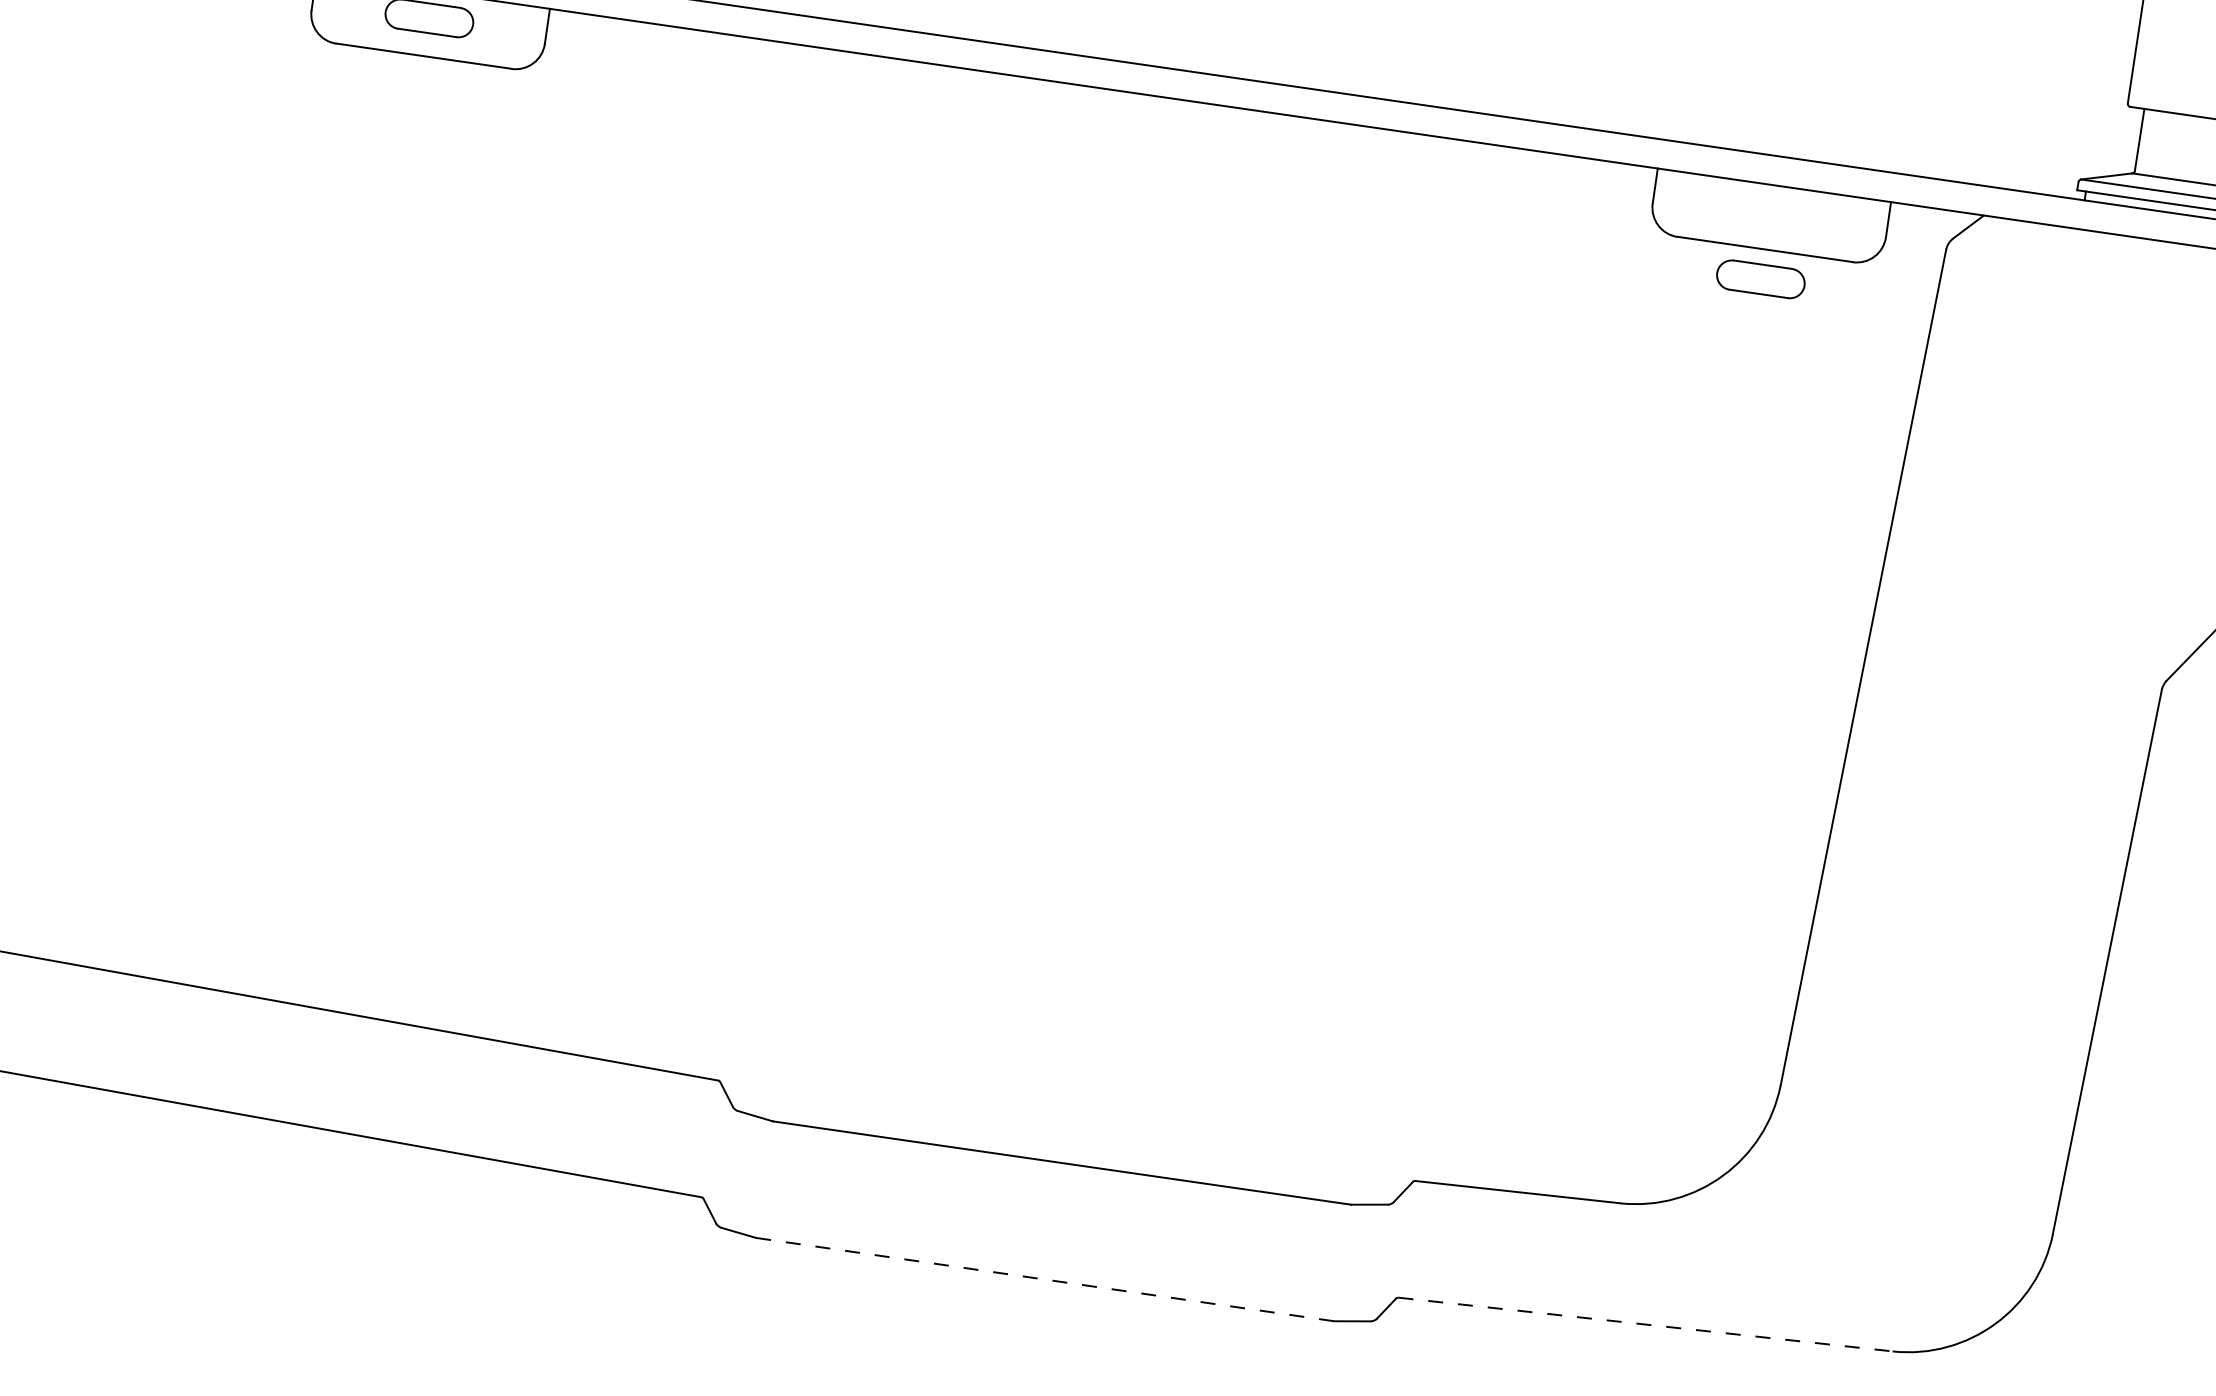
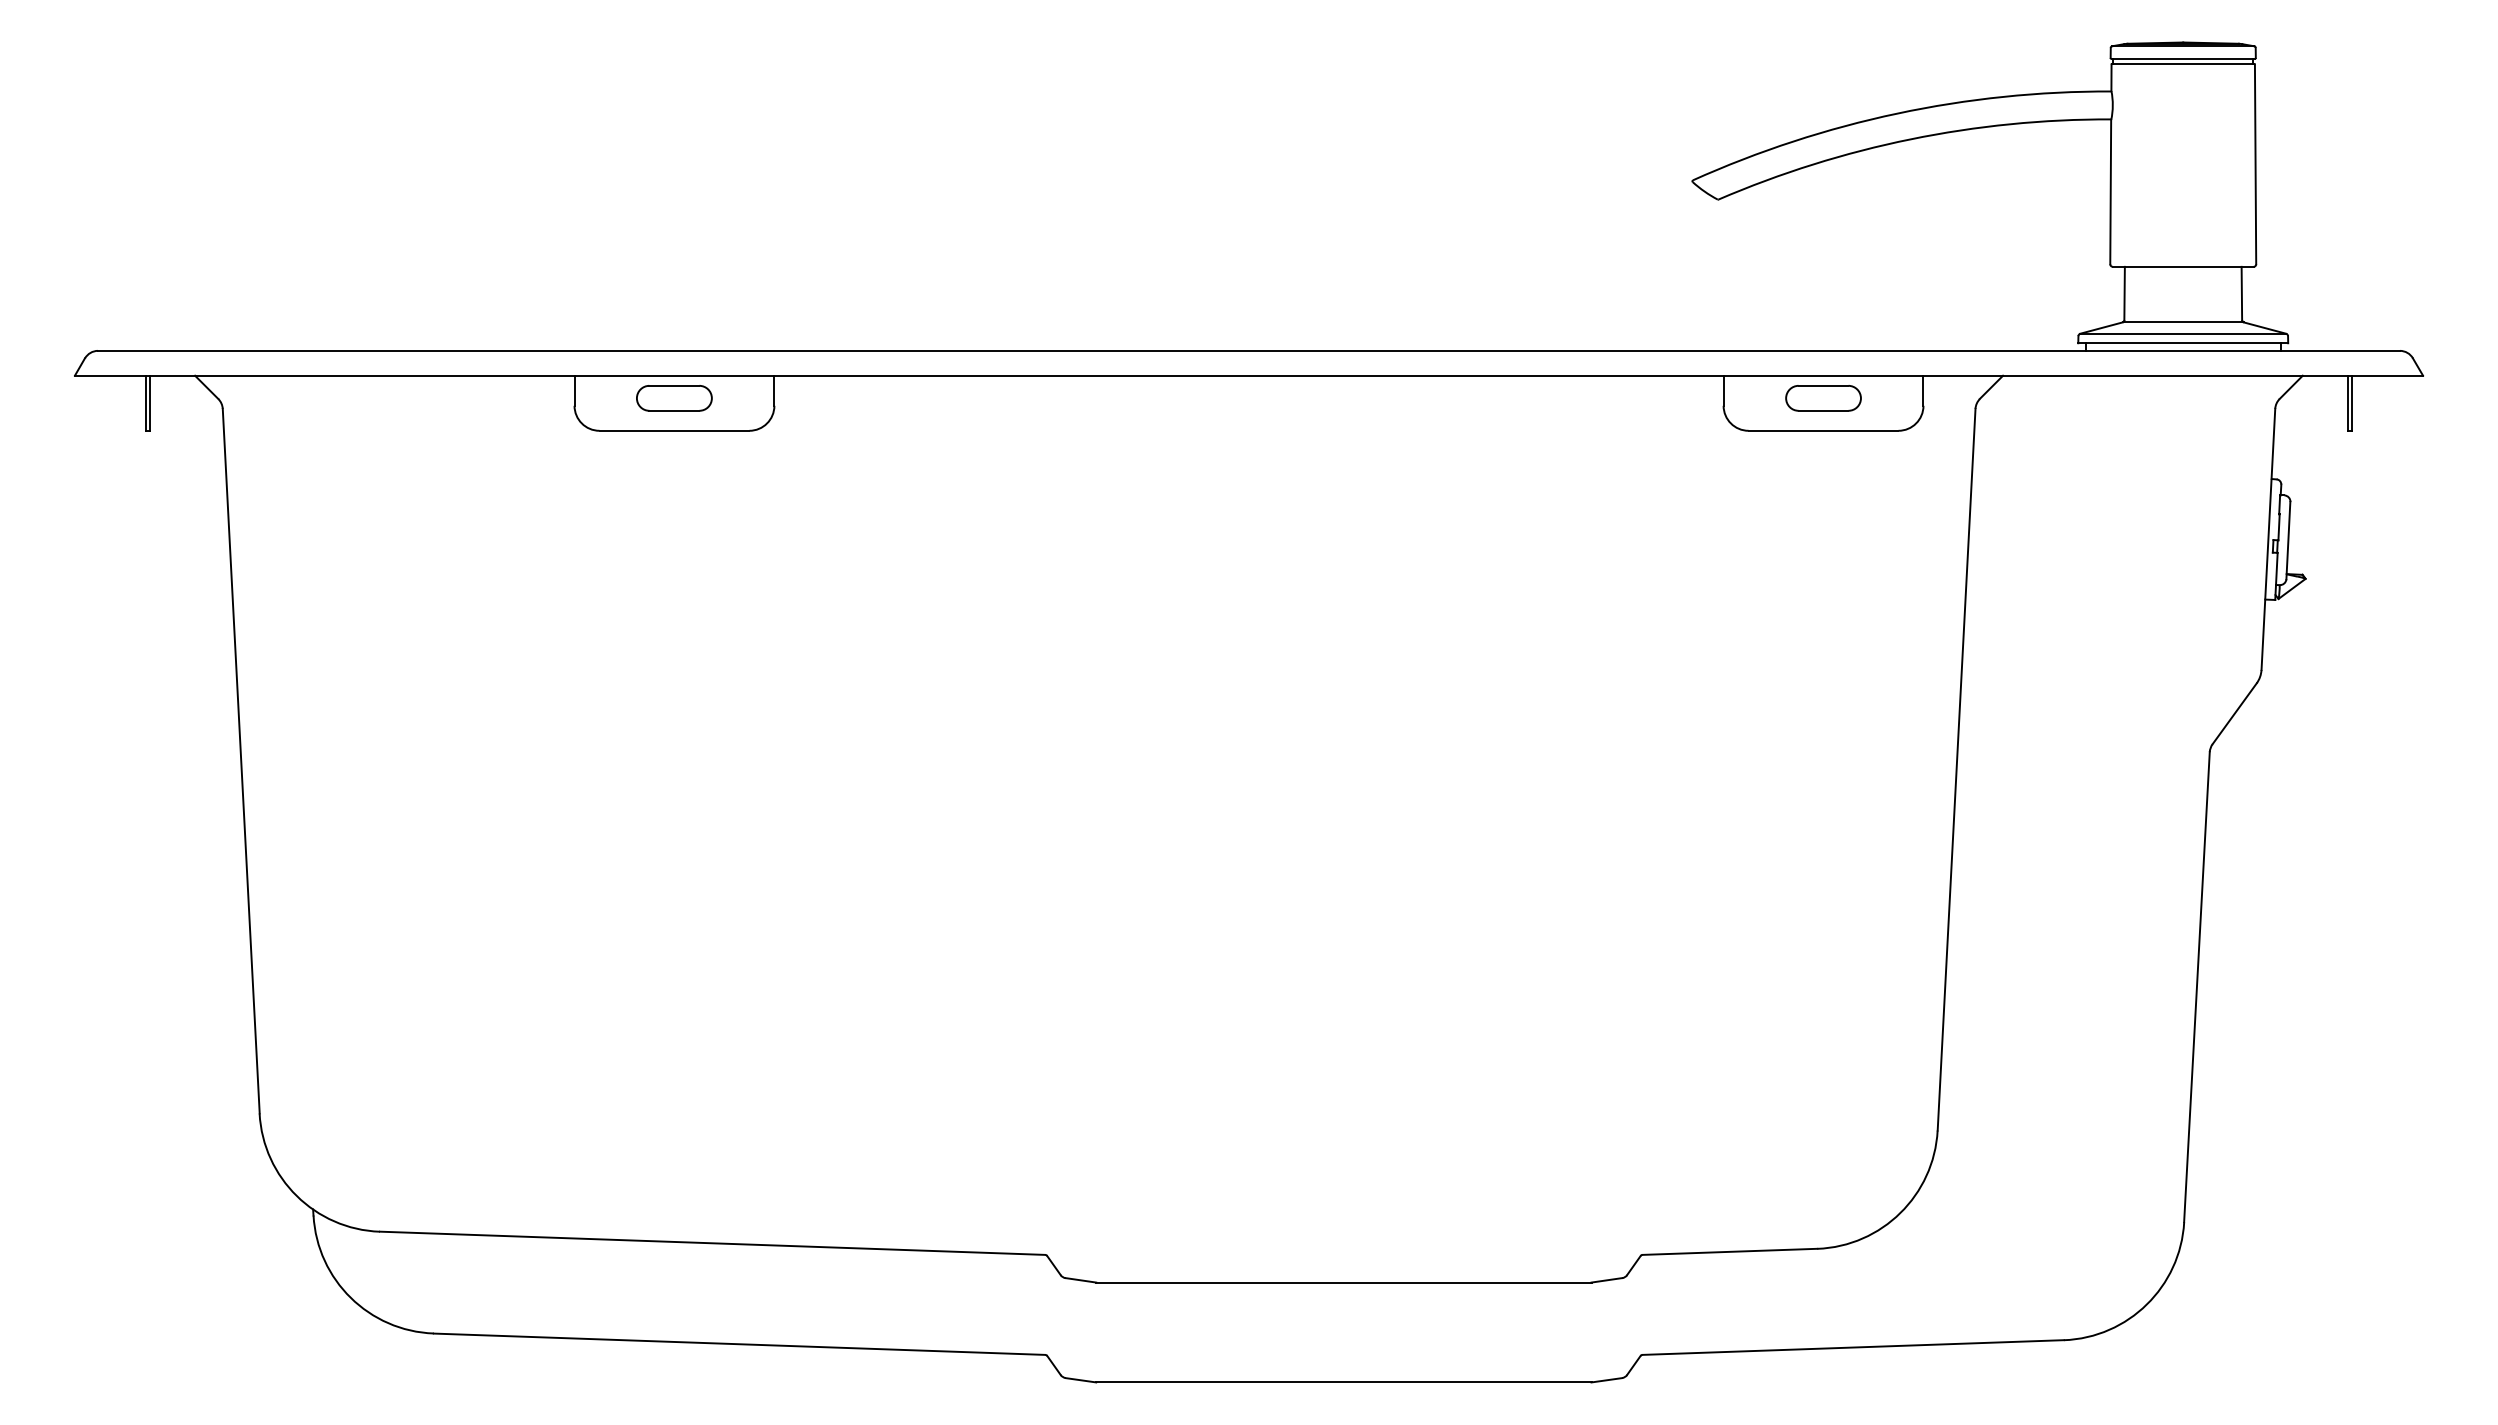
part: (1760, 279) -> (1823, 398), moved
line: (1044, 1279) -> (1343, 1382), dashed -> solid
line: (1645, 1324) -> (1853, 1347), dashed -> solid

